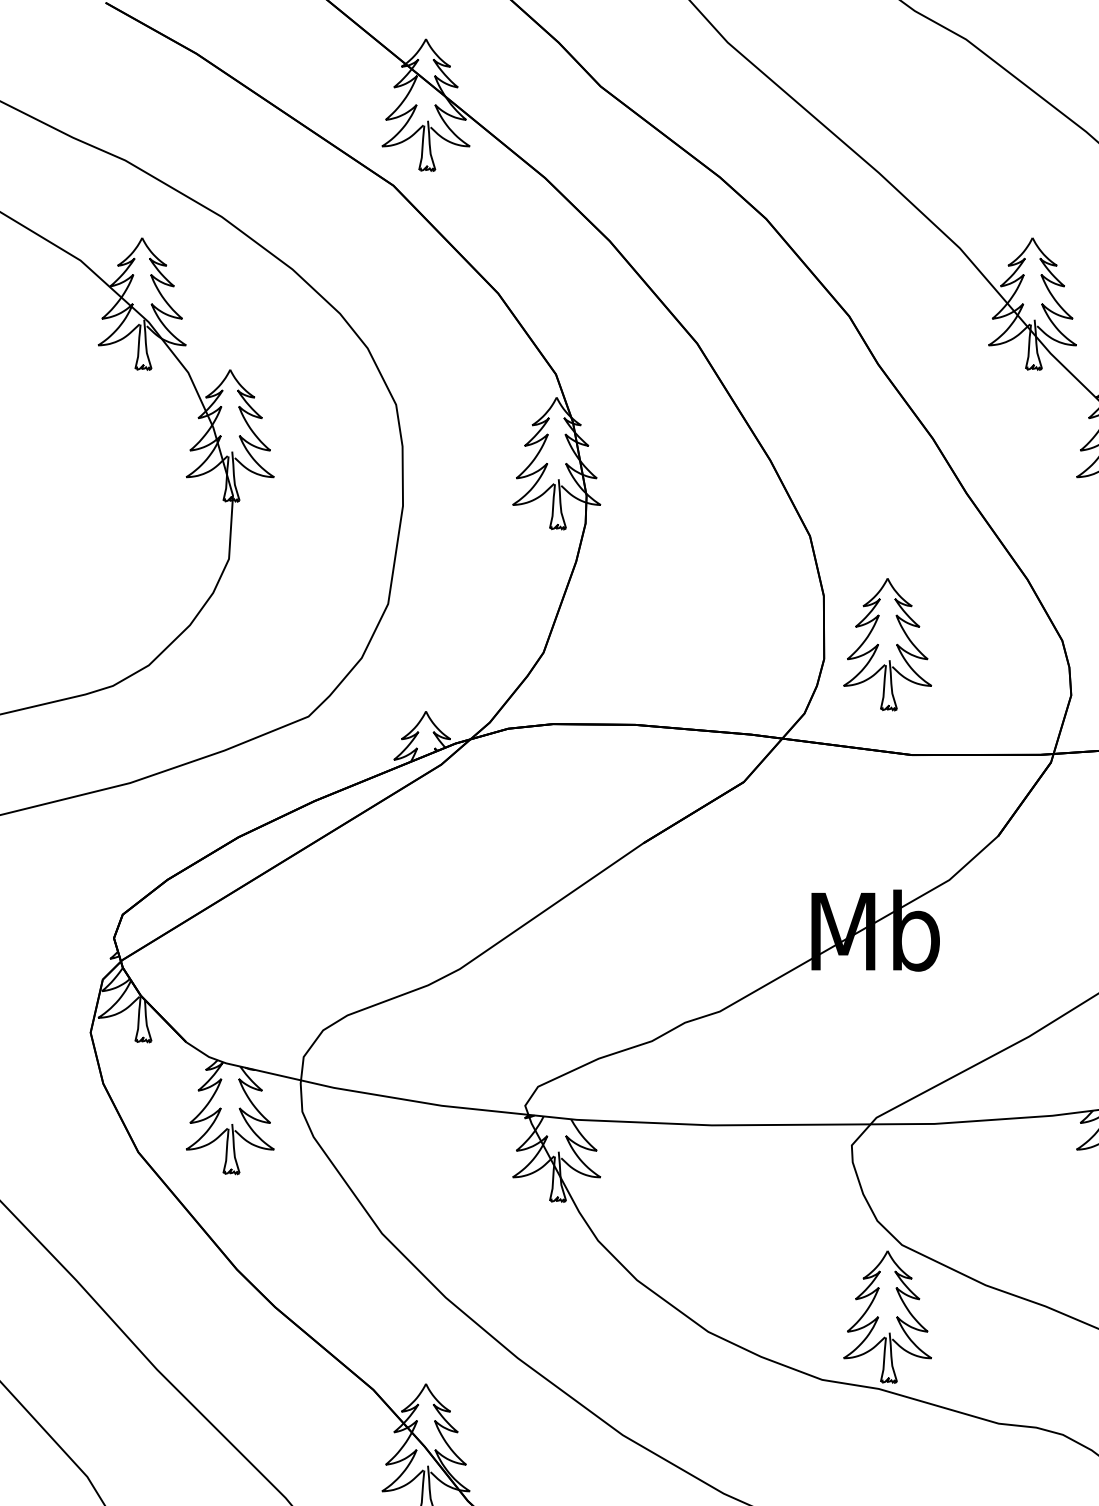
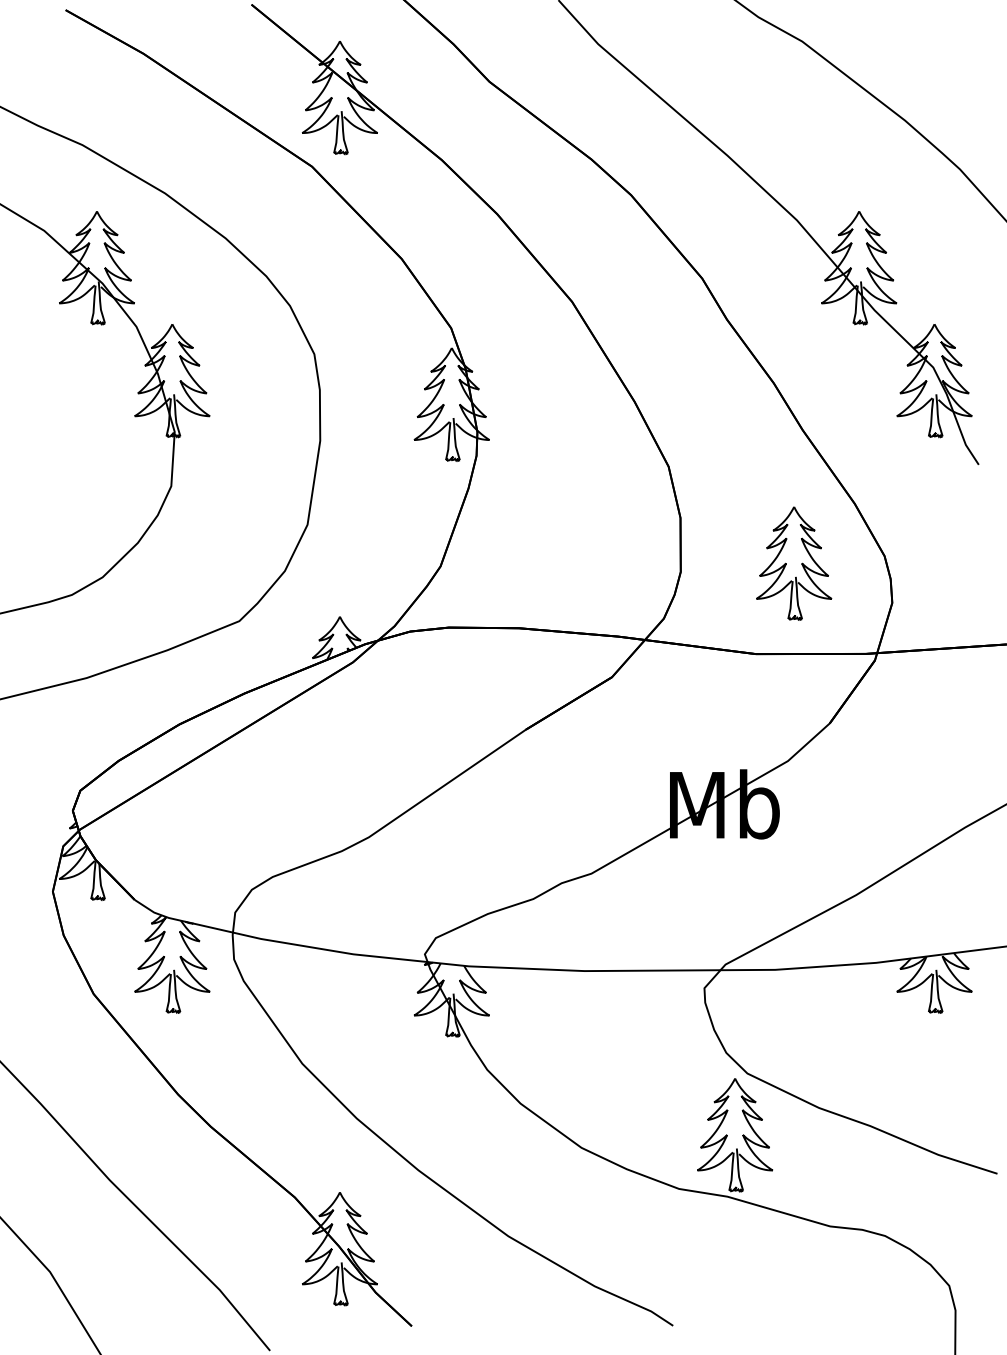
part: (888, 644) -> (794, 563), moved

